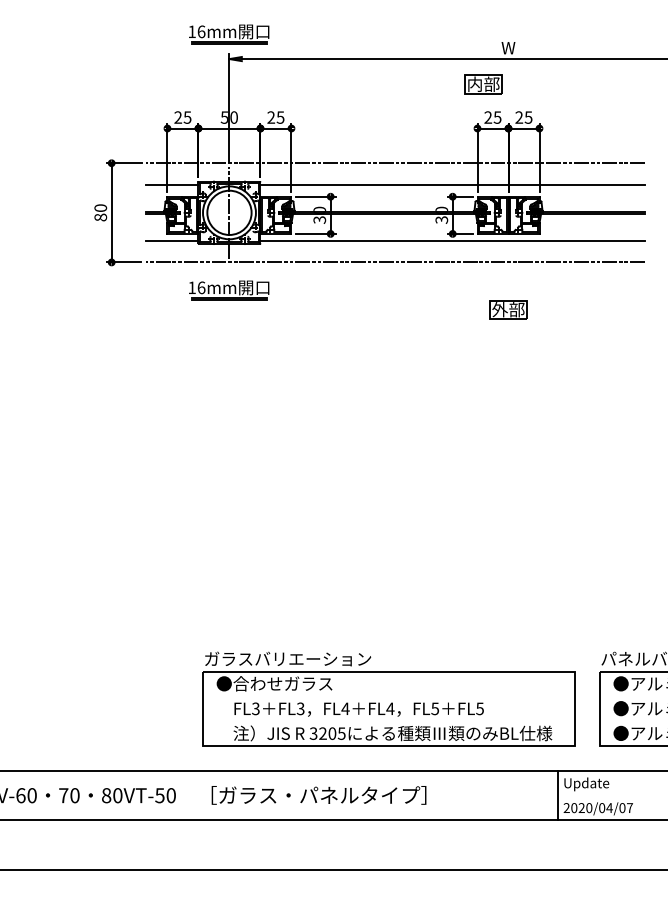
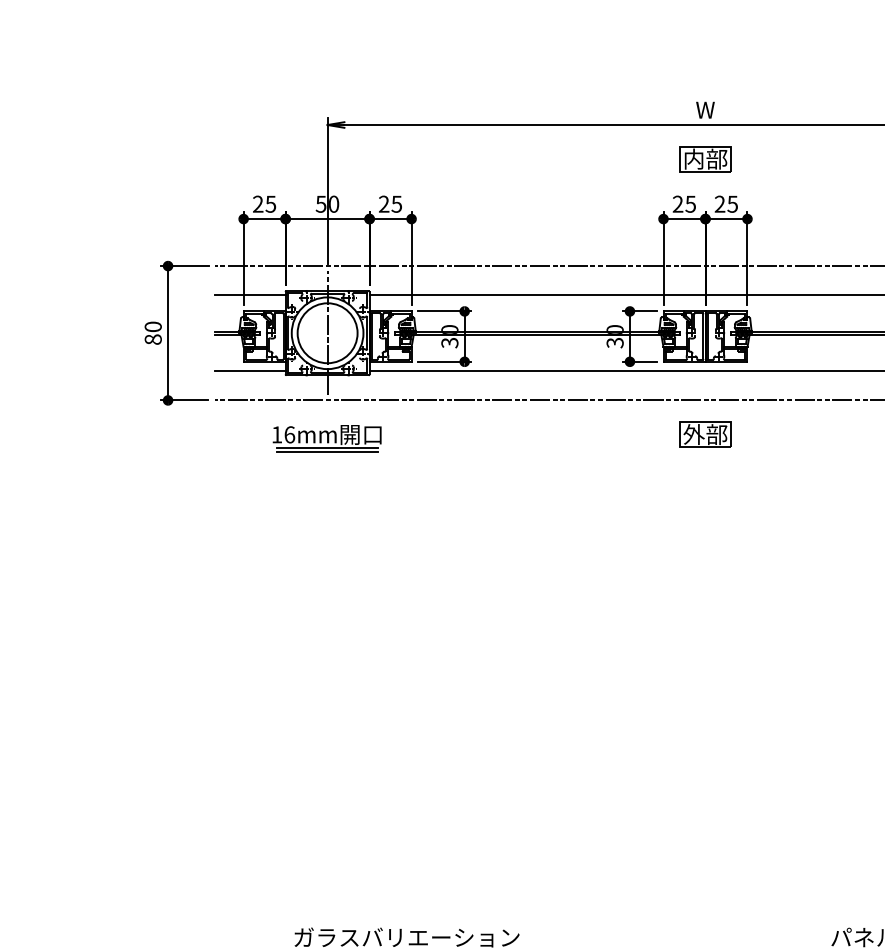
part: (229, 34) -> (327, 91), removed
part: (483, 84) -> (705, 159), moved
part: (508, 309) -> (705, 434), moved

